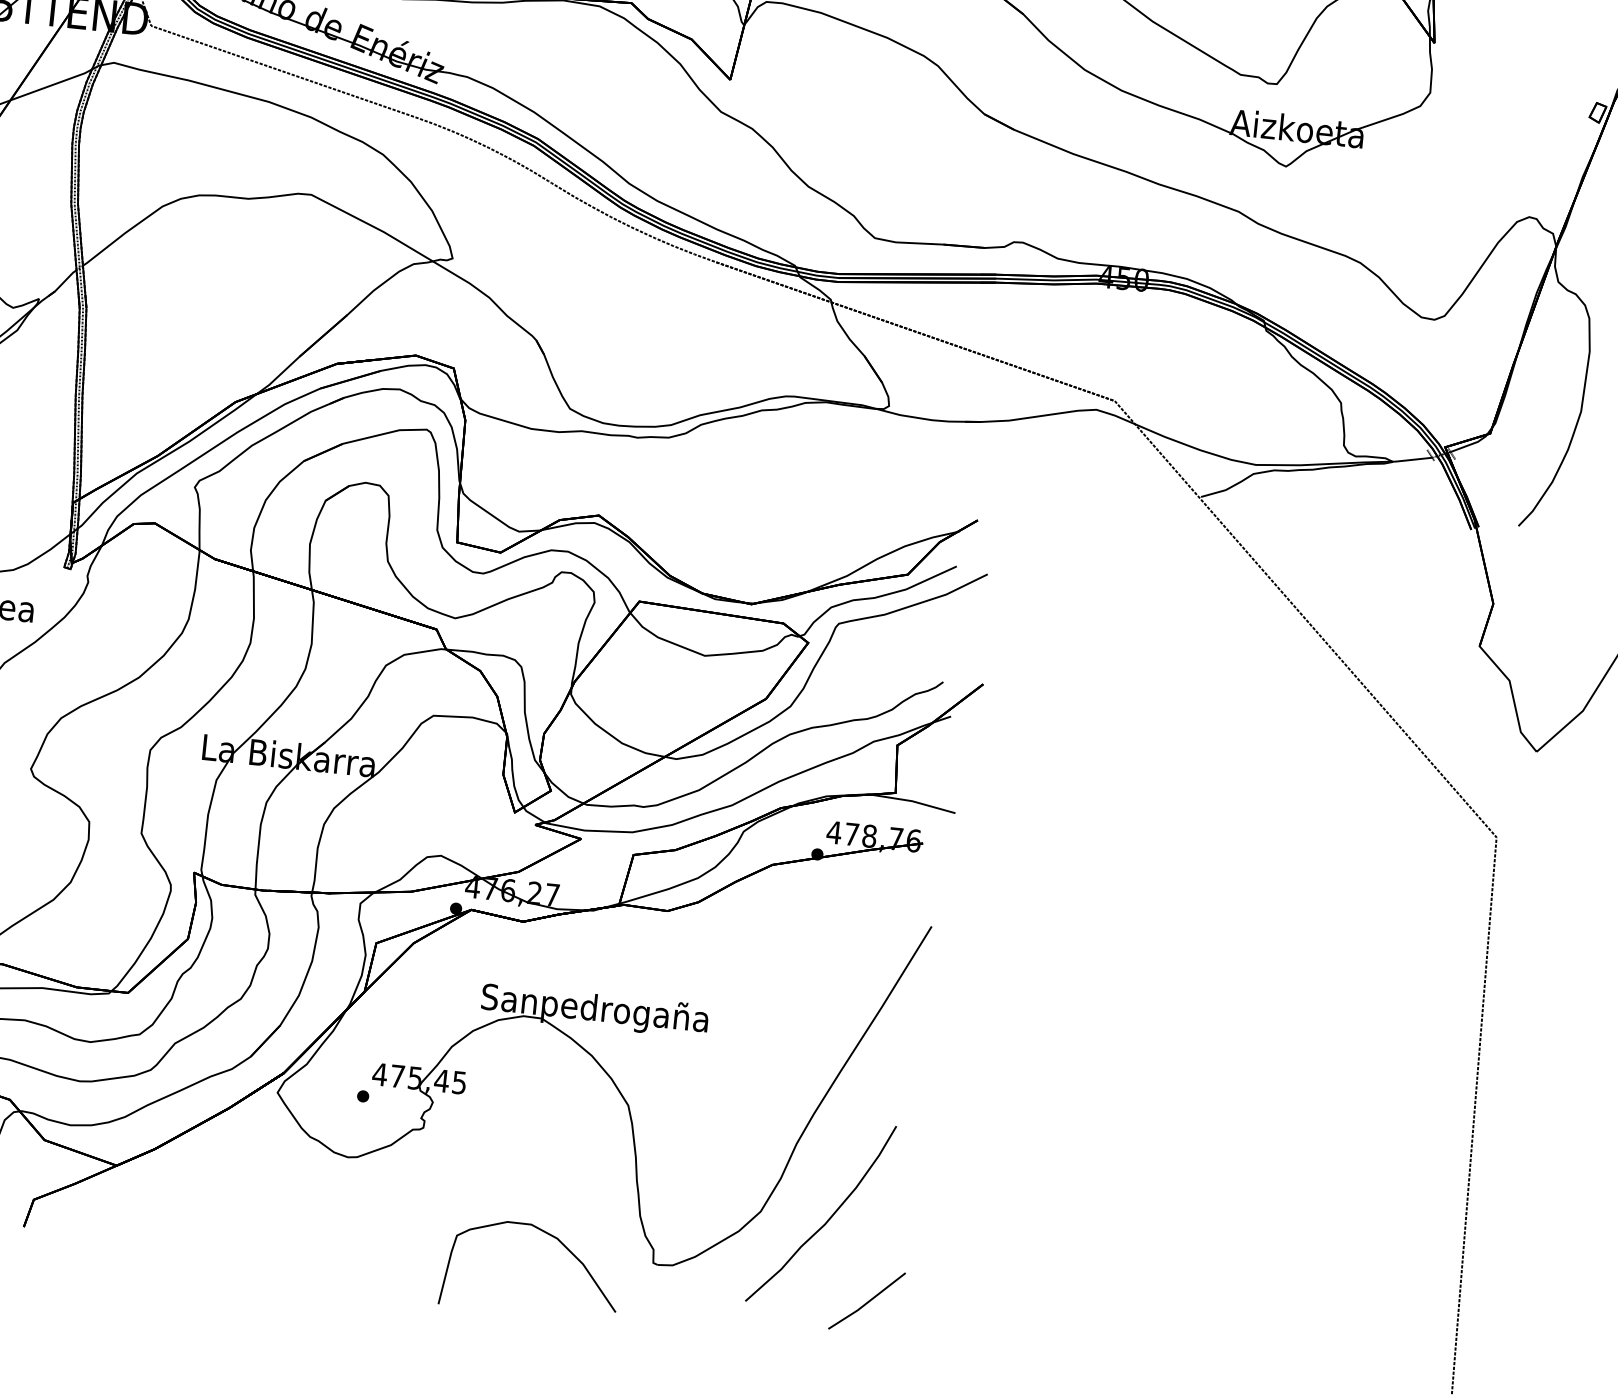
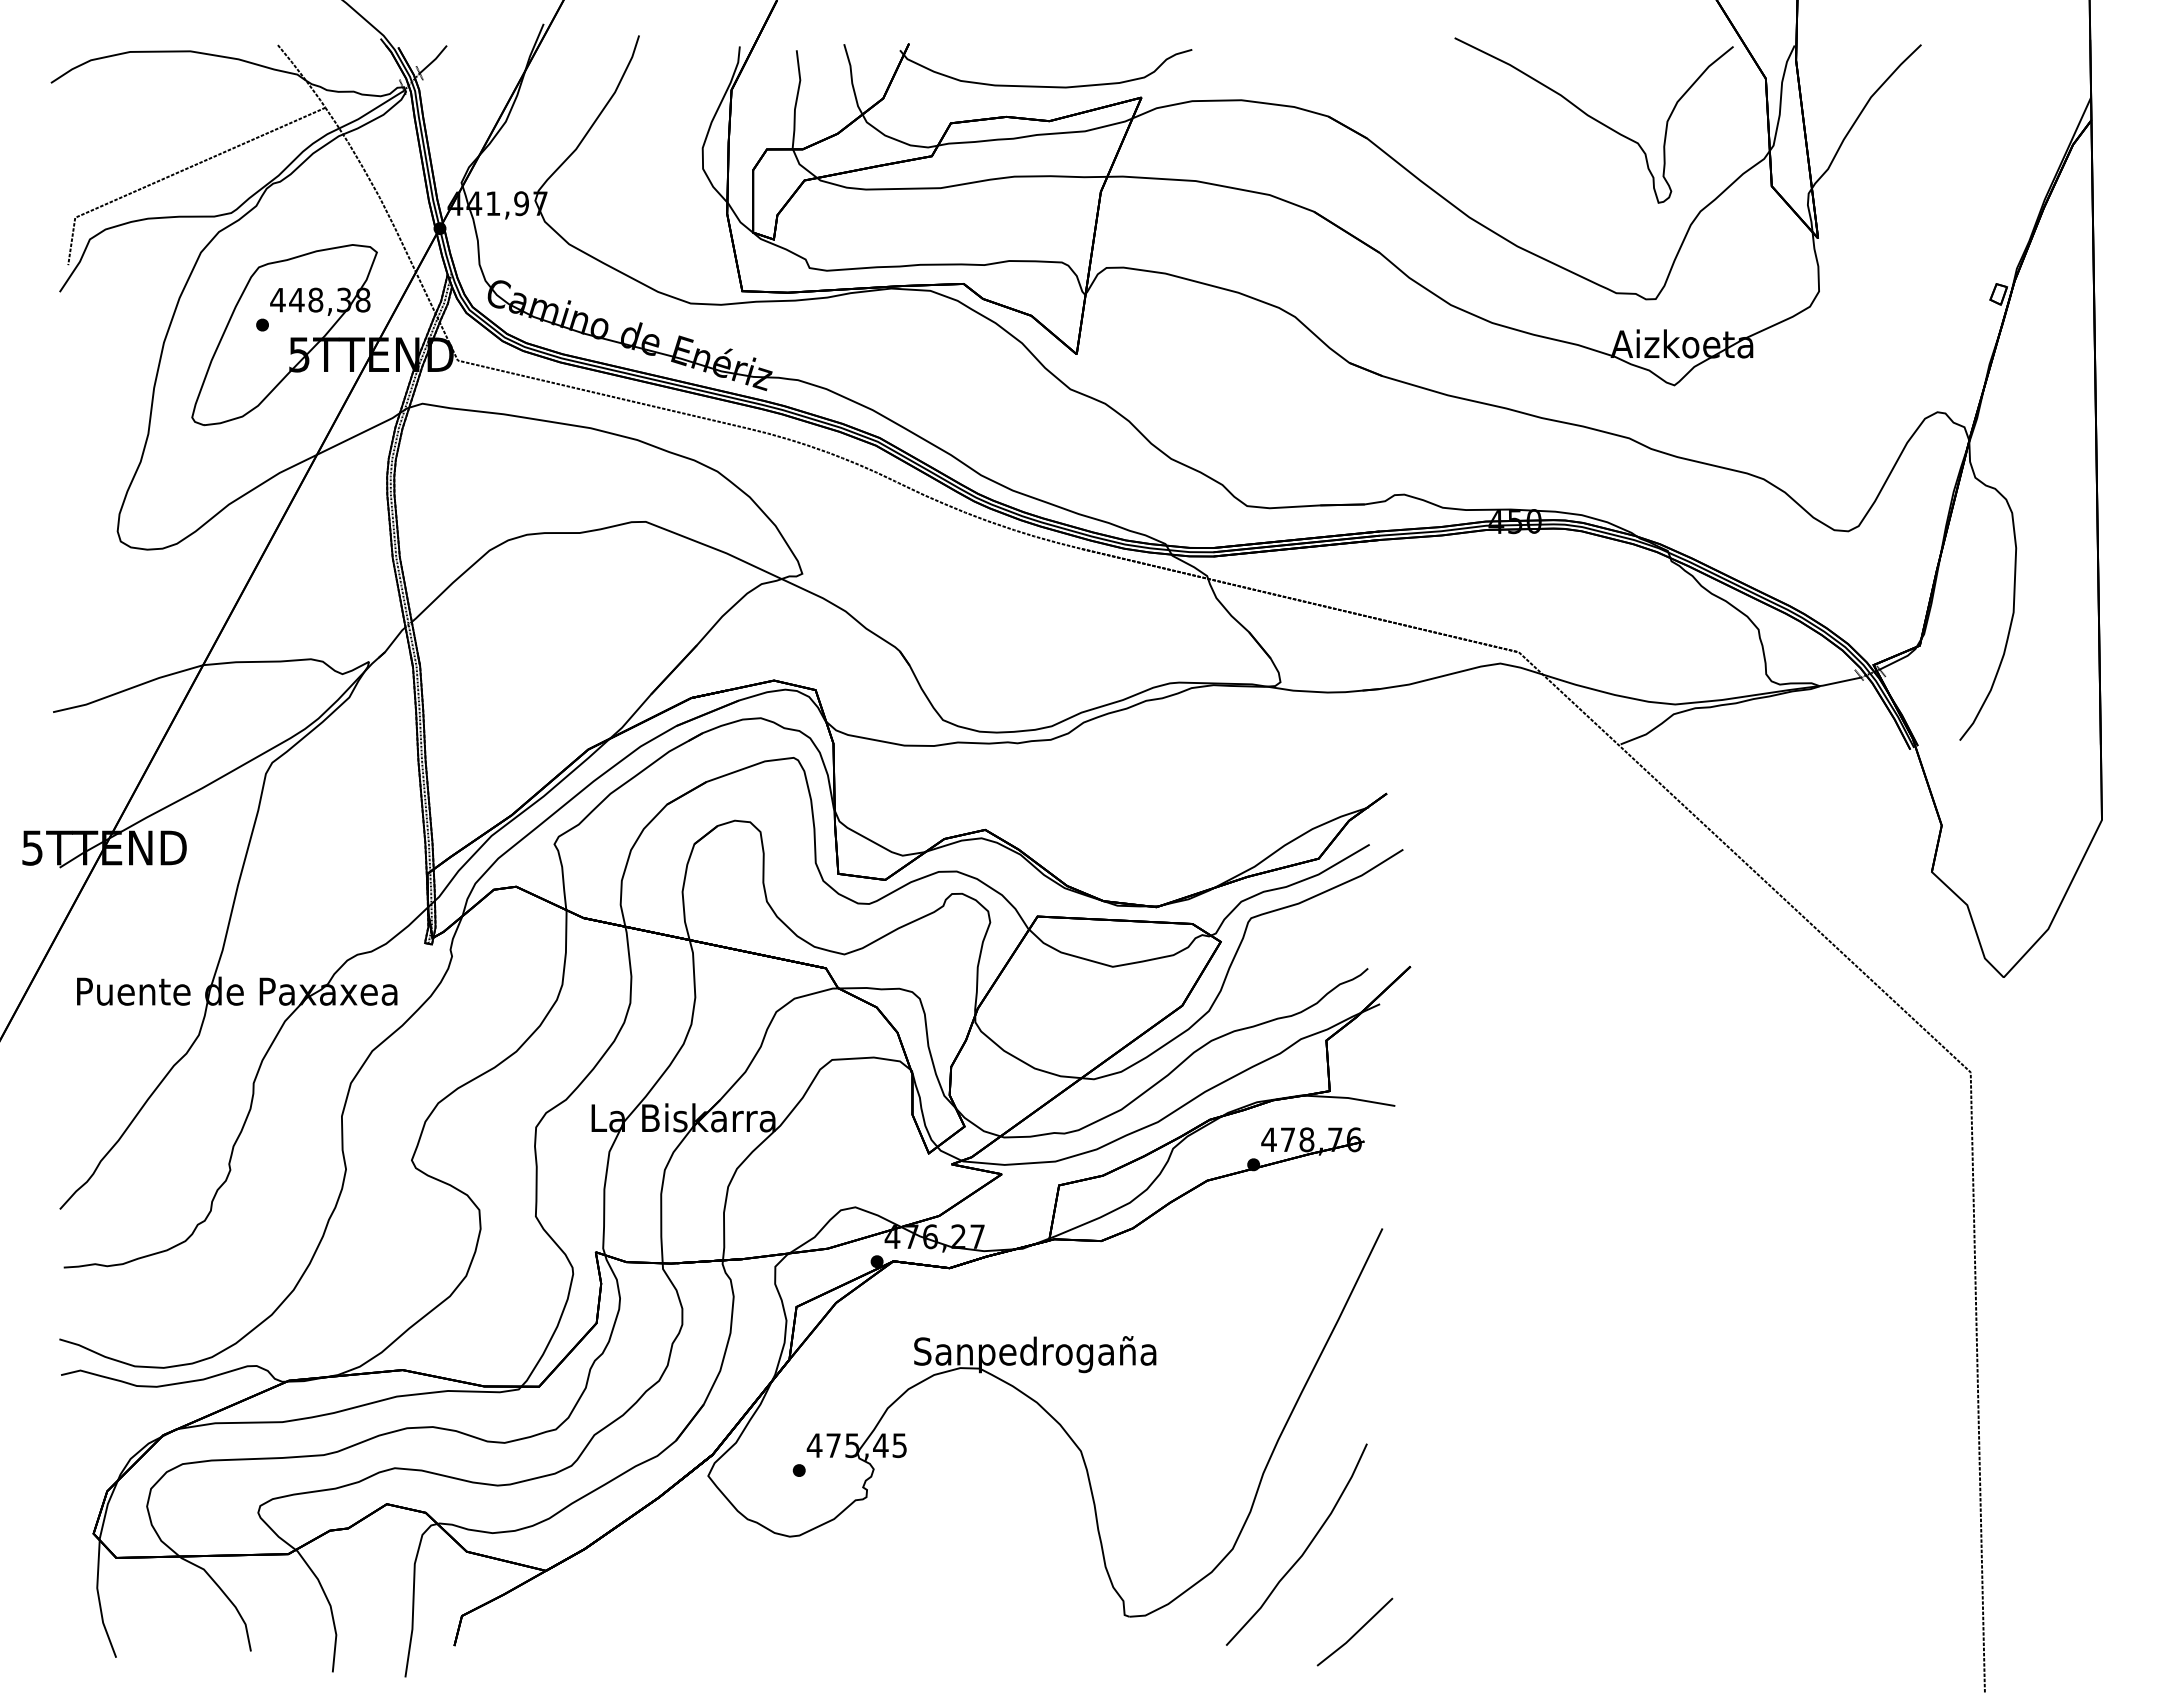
curve: (549, 1235) -> (1011, 1597), removed

